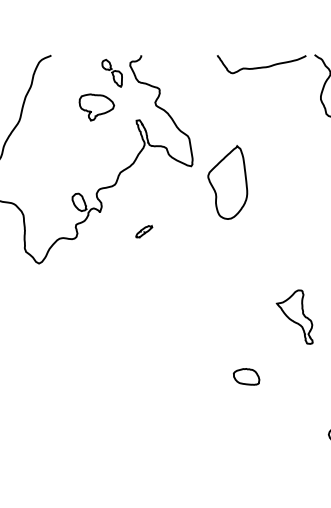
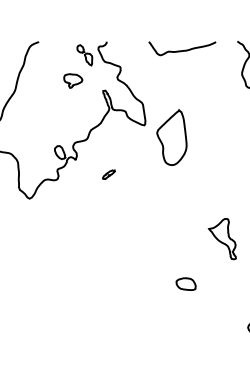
curve: (261, 66) -> (182, 50), moved
part: (96, 107) -> (72, 81), size x0.7

